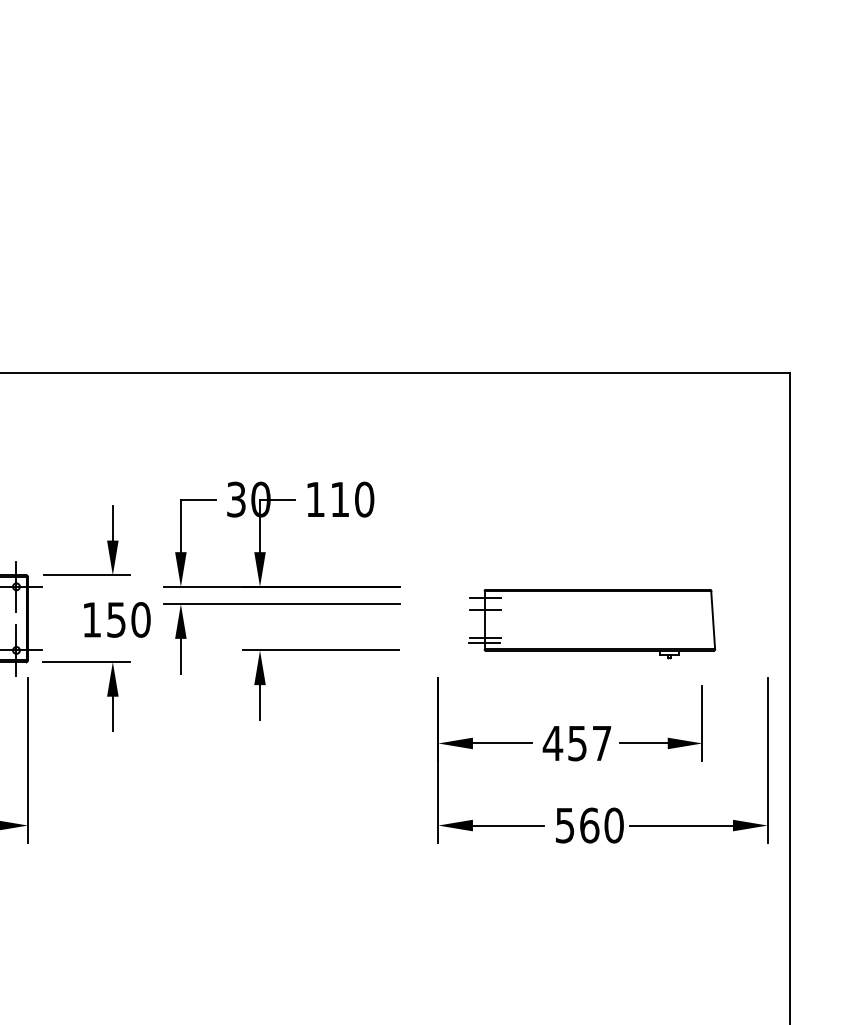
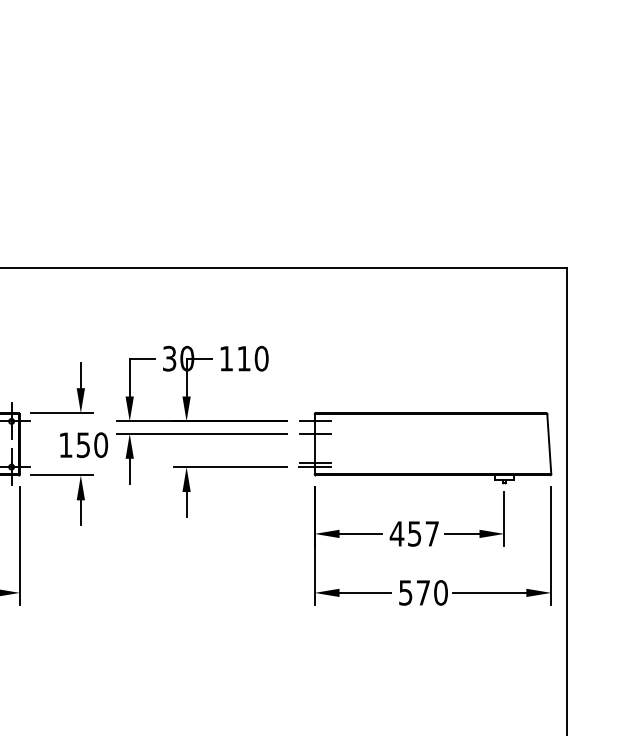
part: (592, 623) -> (425, 447), size x1.43
text: (589, 825) -> (423, 592), 560 -> 570

